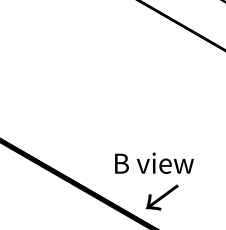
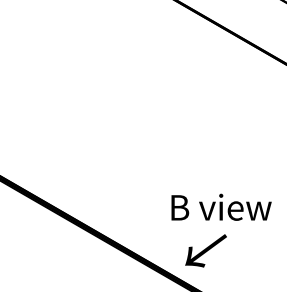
text: (154, 162) -> (221, 206), moved

